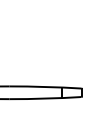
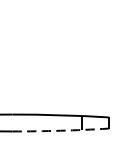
arc: (45, 98) -> (60, 130), solid -> dashed

